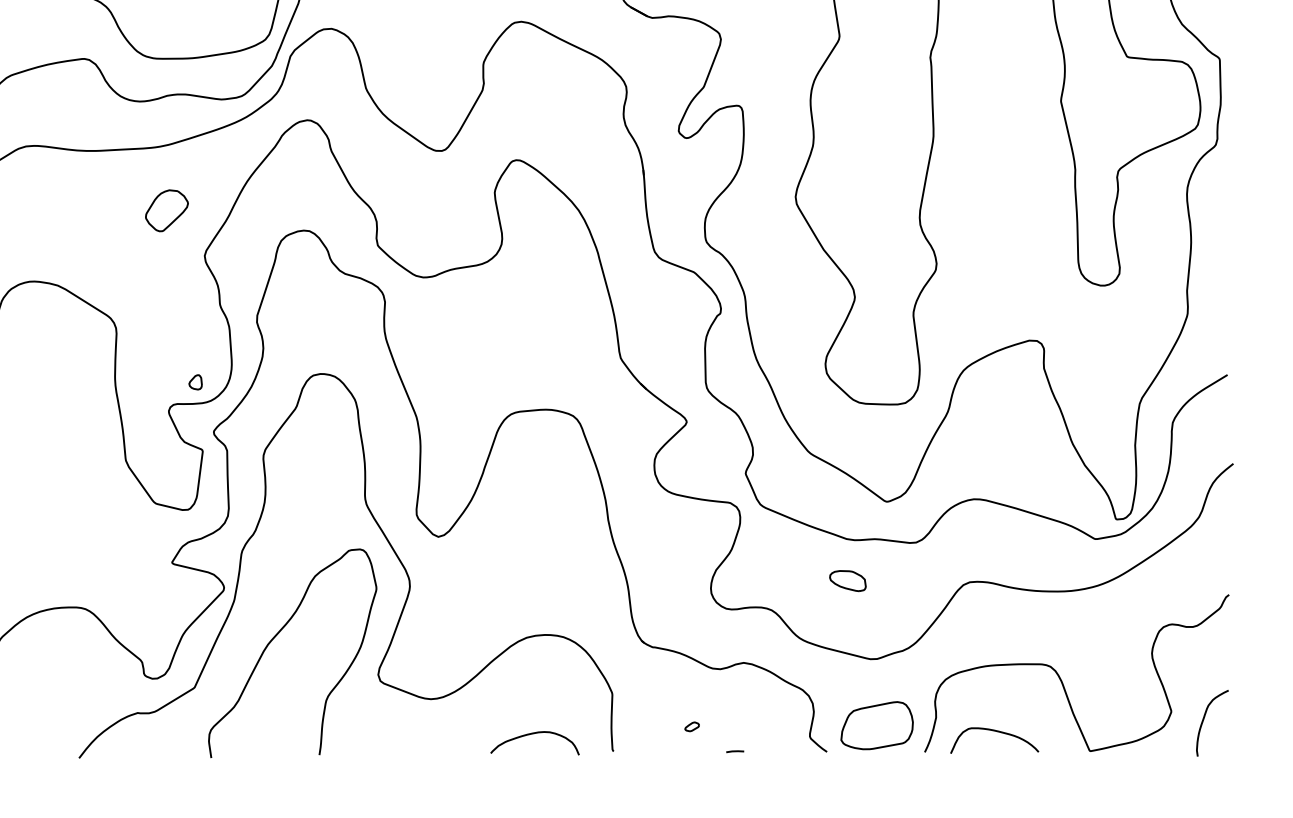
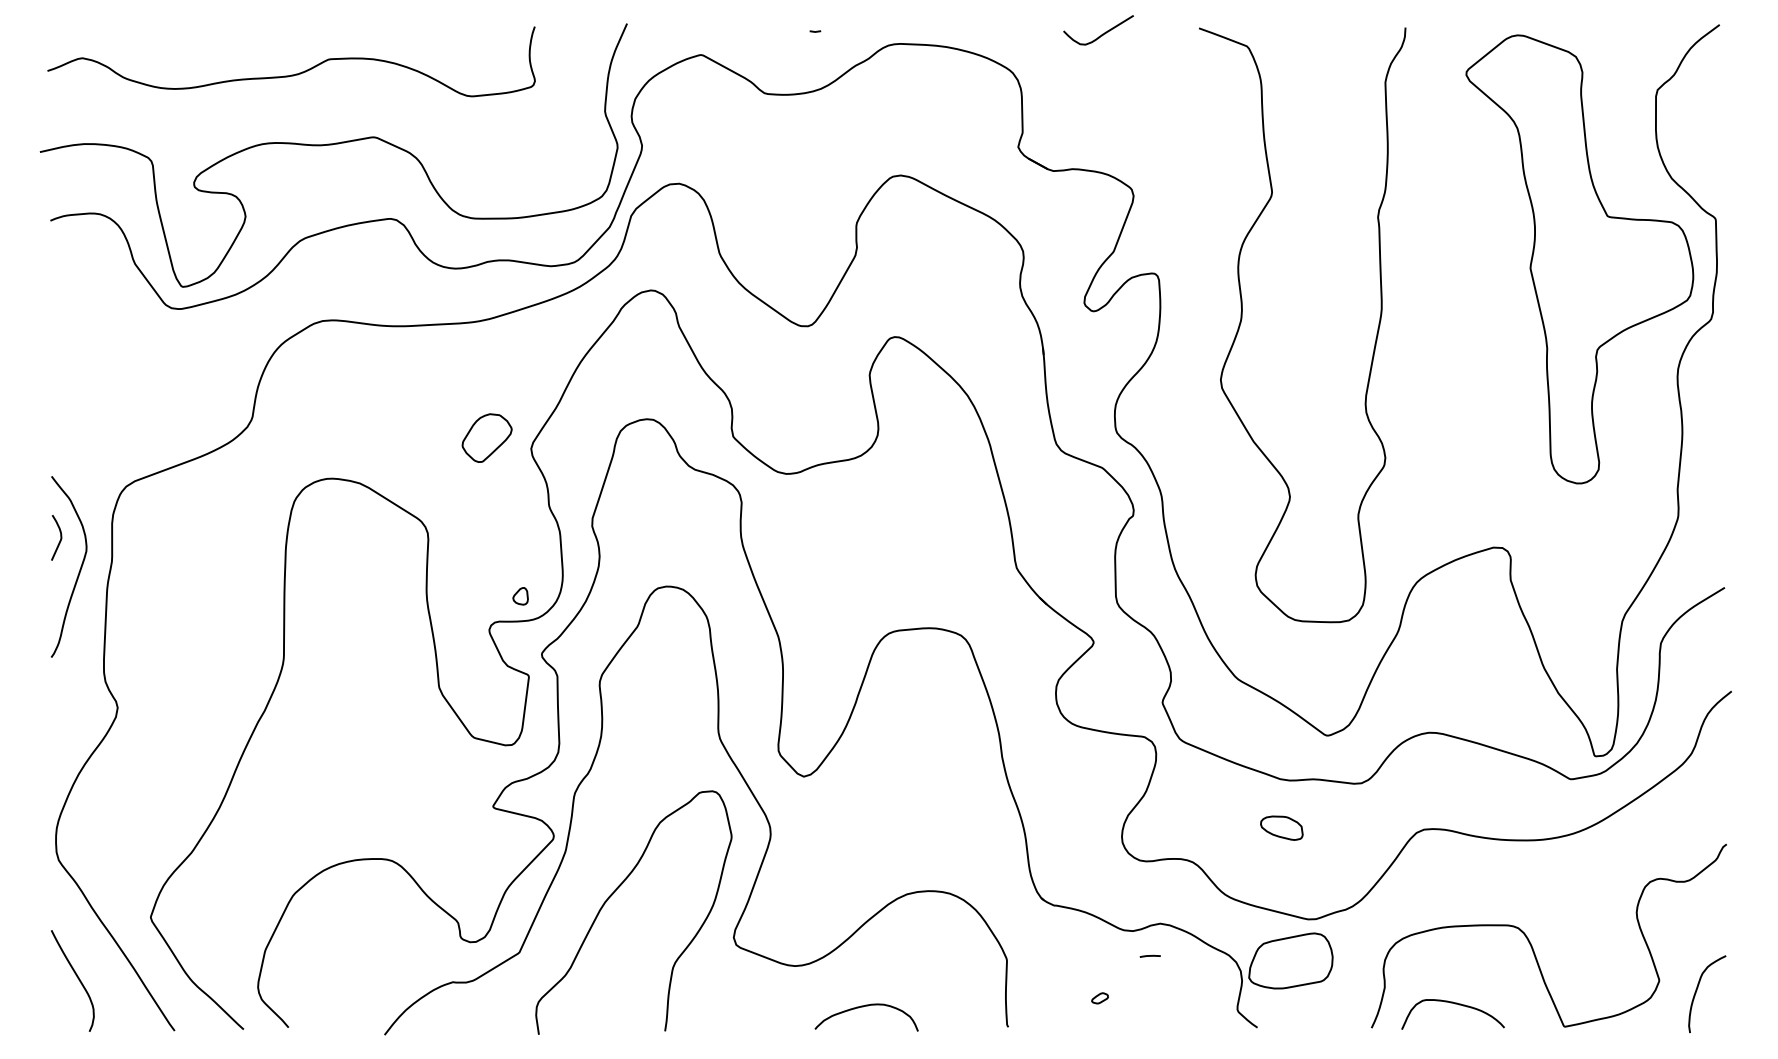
part: (166, 210) -> (486, 437), moved
part: (876, 725) -> (1290, 960), moved
curve: (532, 734) -> (863, 1007), moved
line: (734, 750) -> (1149, 955), moved

